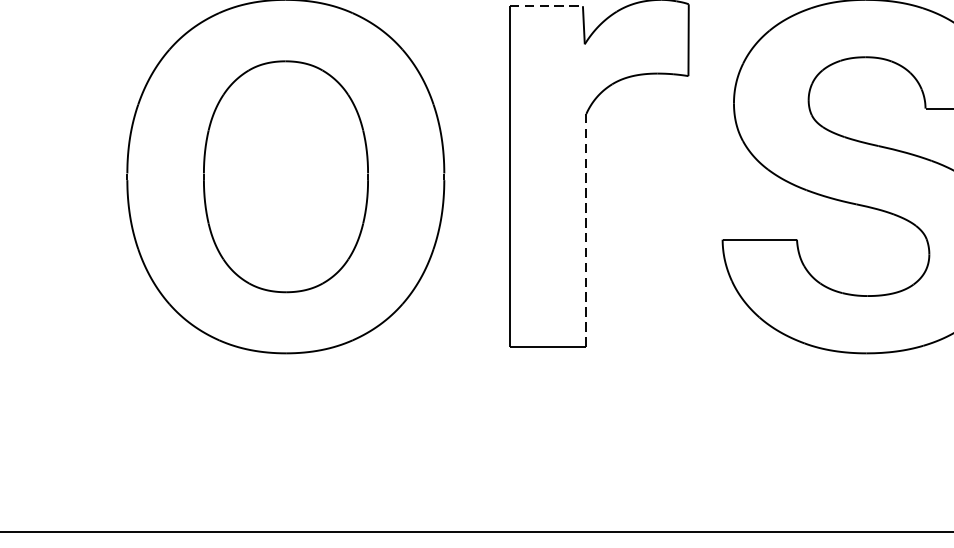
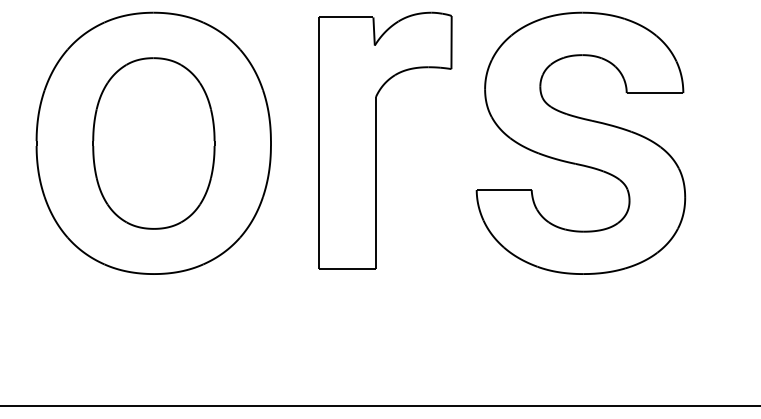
line: (546, 6) -> (346, 17), dashed -> solid
line: (585, 230) -> (375, 183), dashed -> solid

